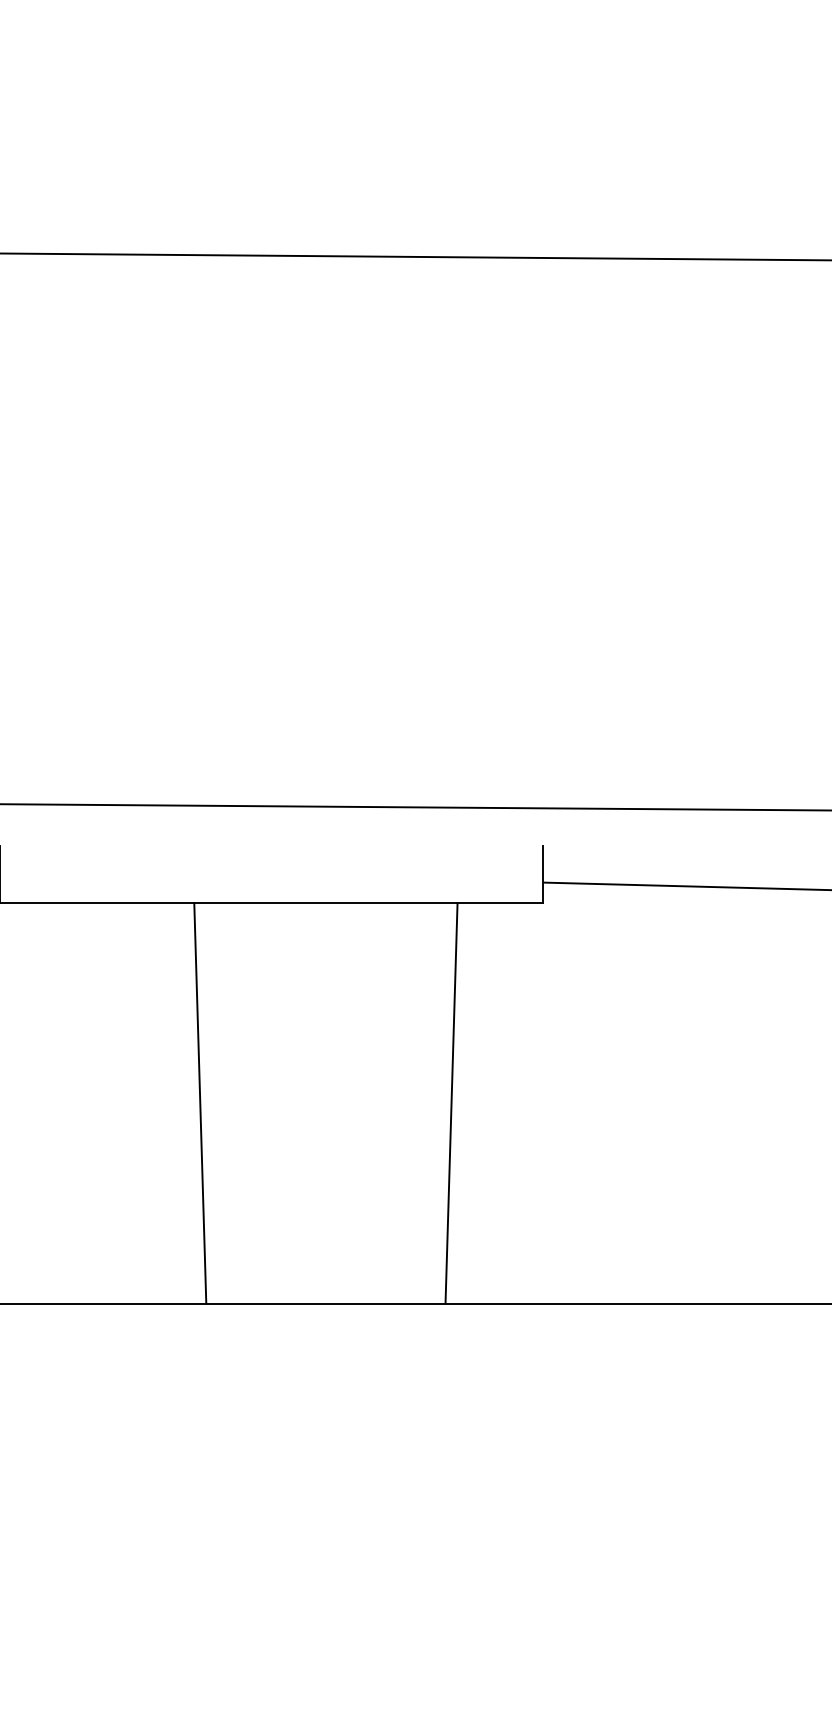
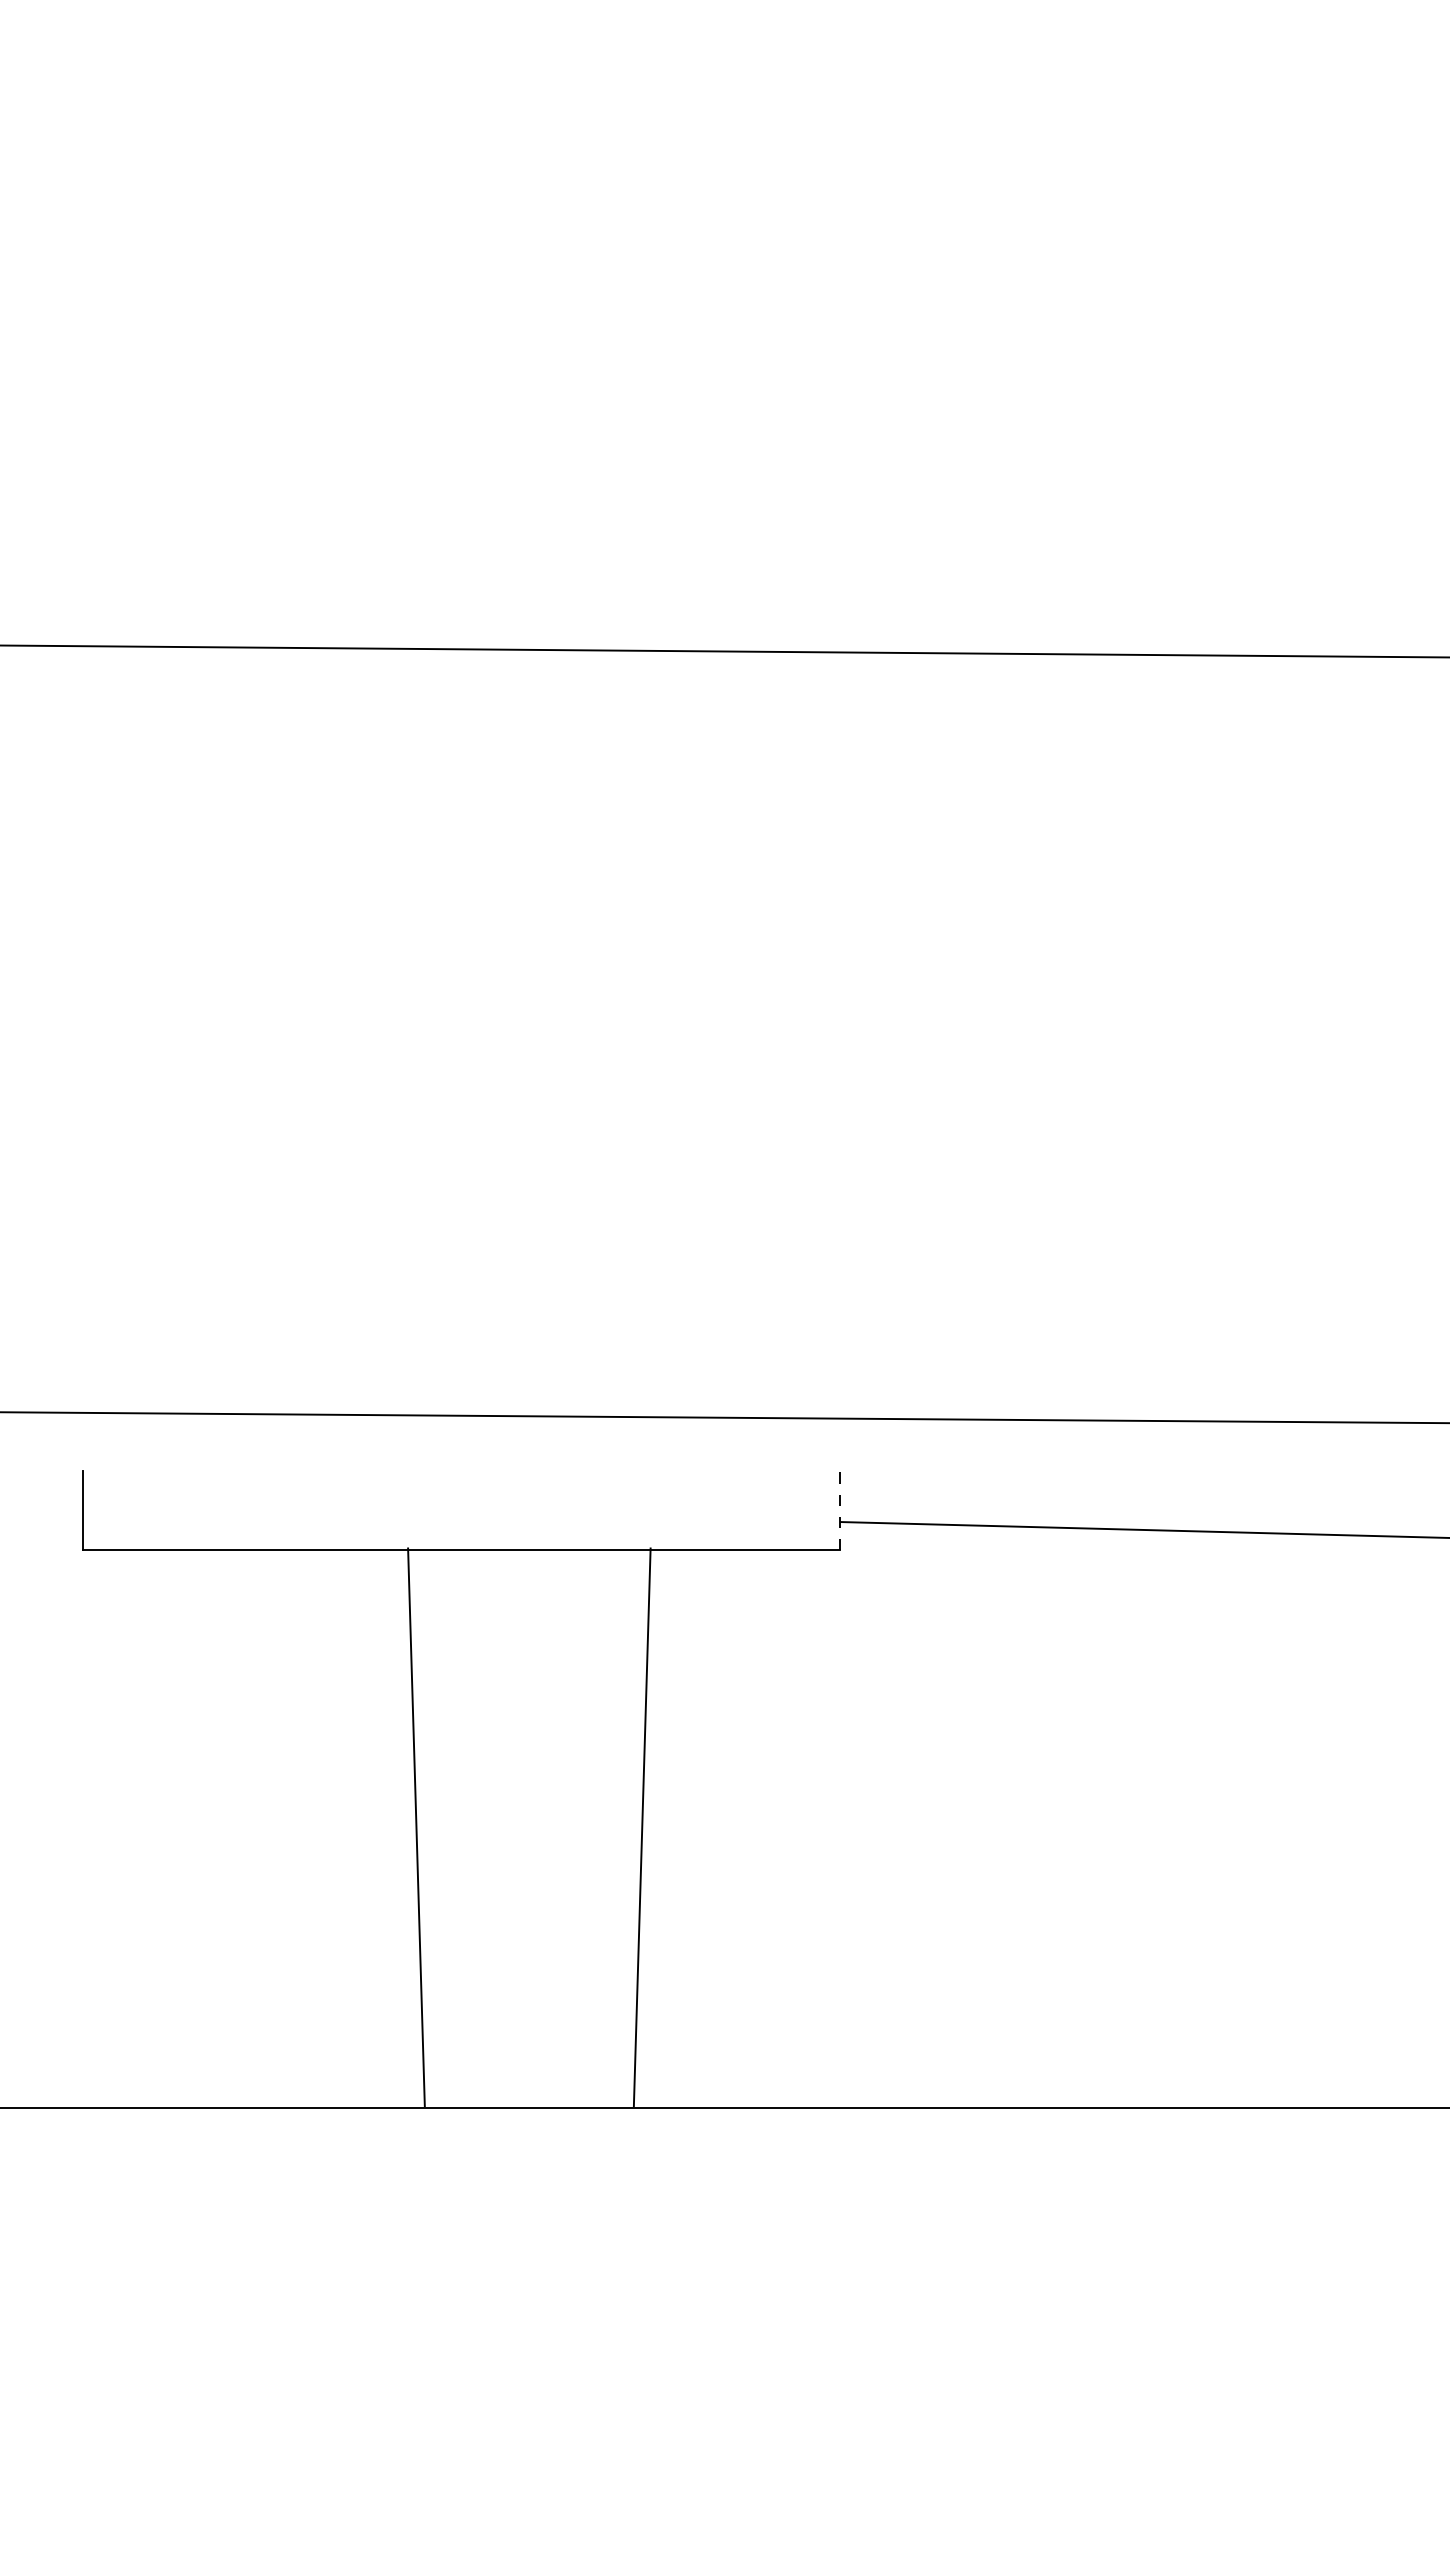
line: (543, 874) -> (840, 1510), solid -> dashed
line: (200, 1103) -> (416, 1827), moved
line: (451, 1103) -> (641, 1827), moved

